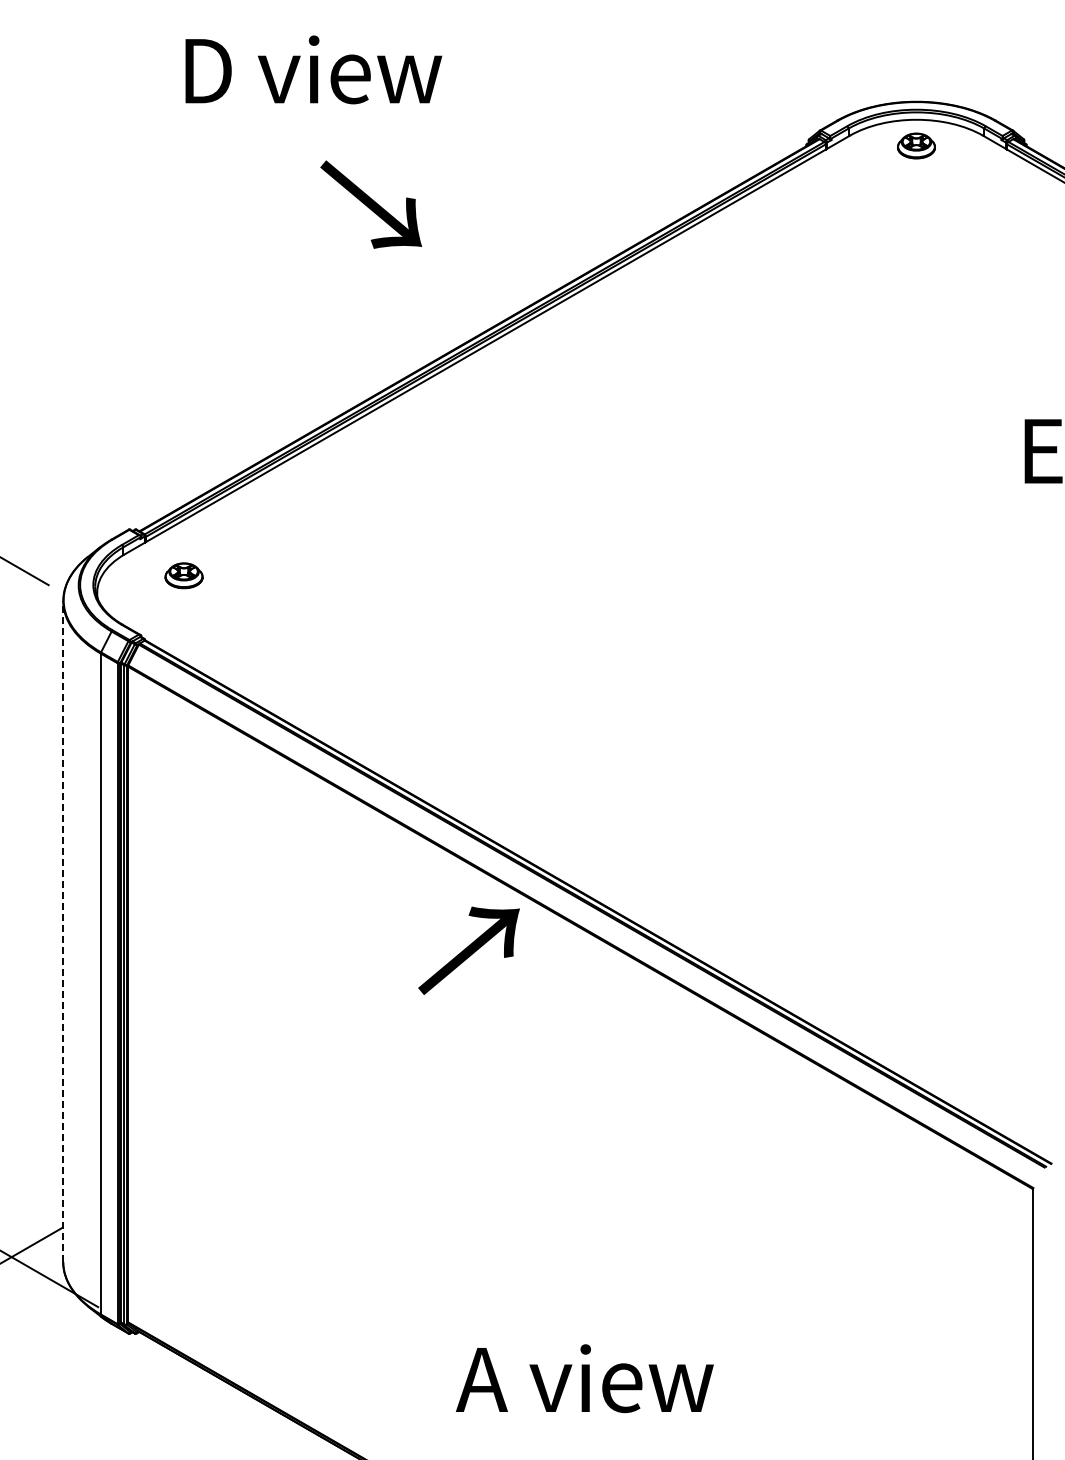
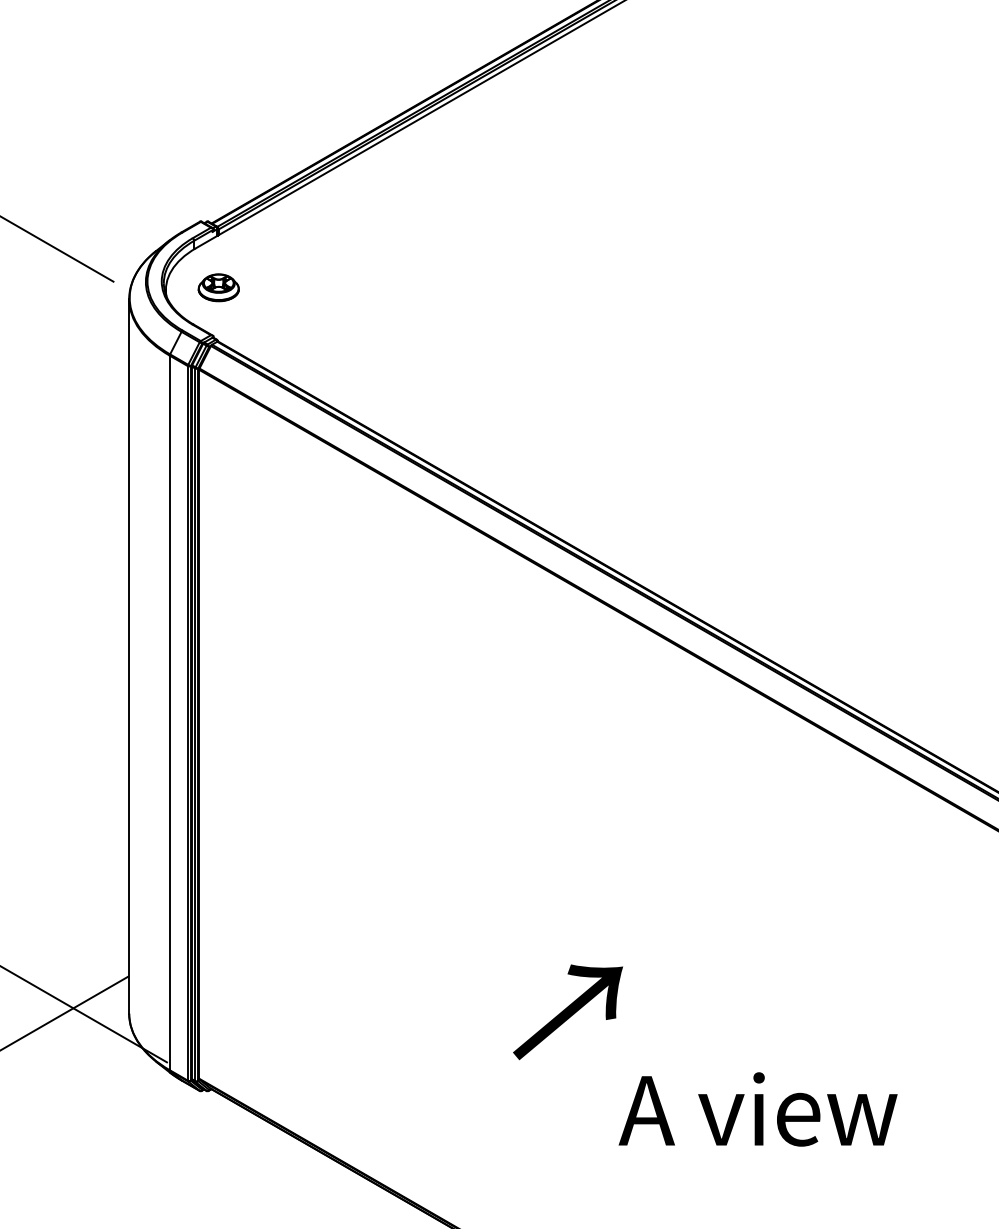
part: (183, 575) -> (218, 287), moved
line: (63, 931) -> (129, 656), dashed -> solid
text: (468, 950) -> (567, 1011), moved
text: (584, 1378) -> (757, 1109), moved

